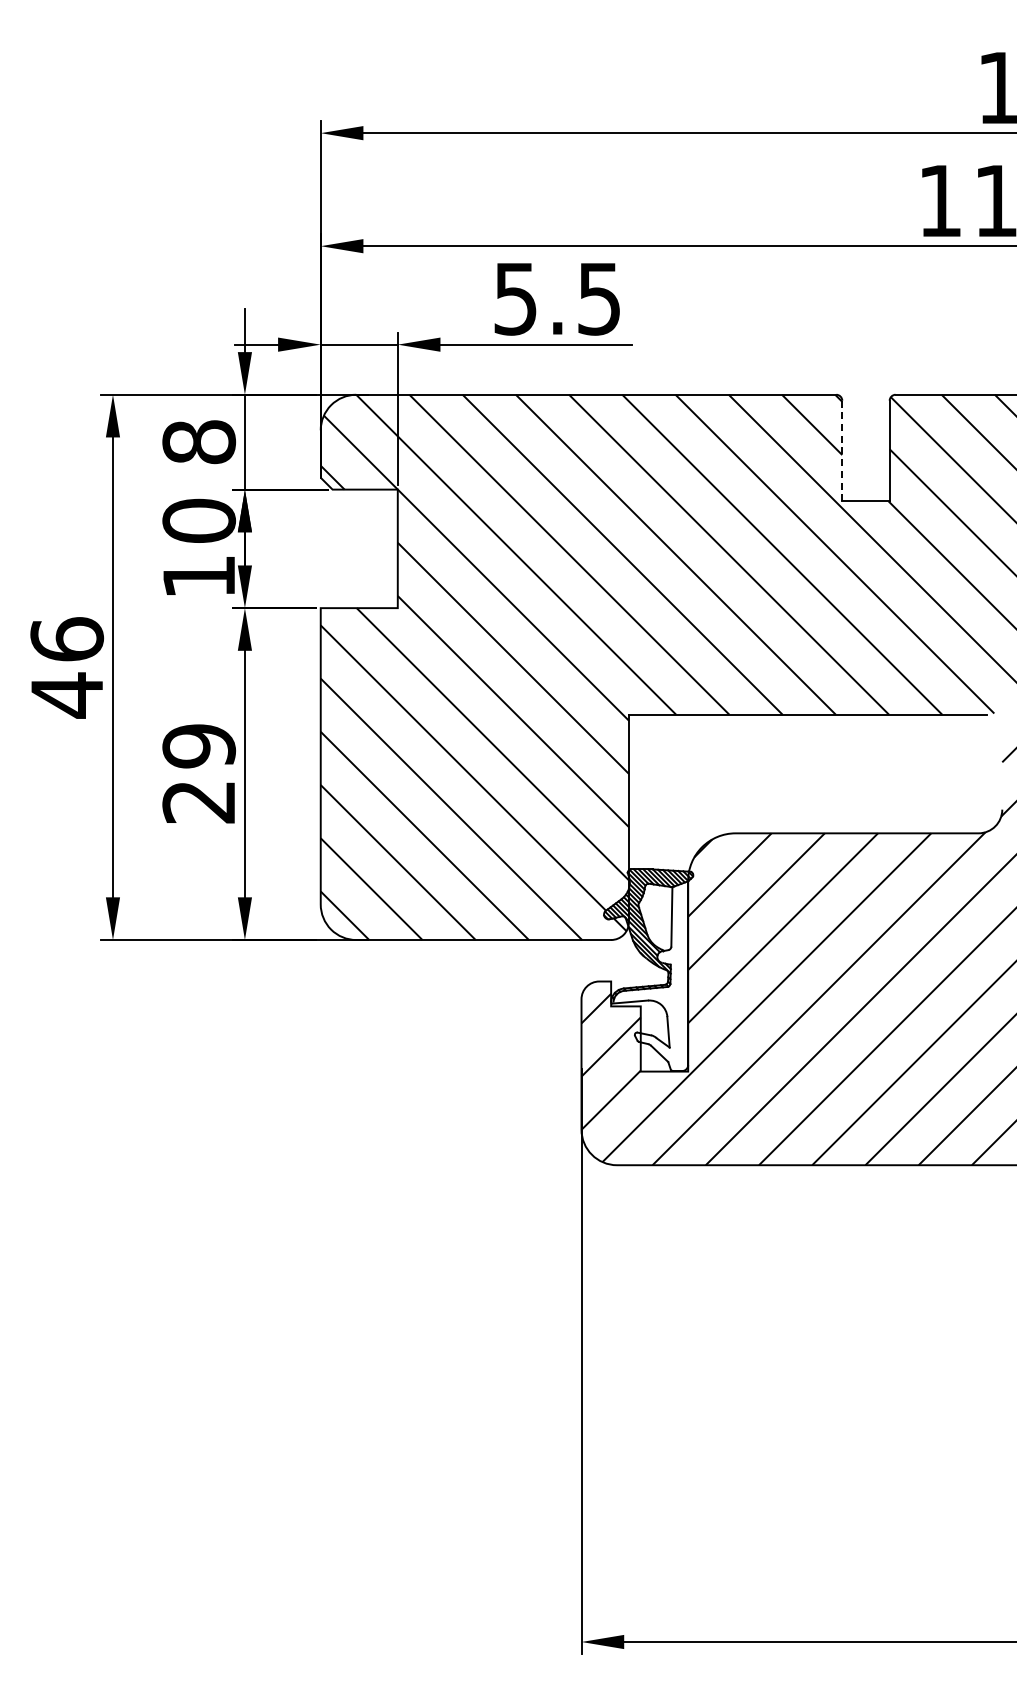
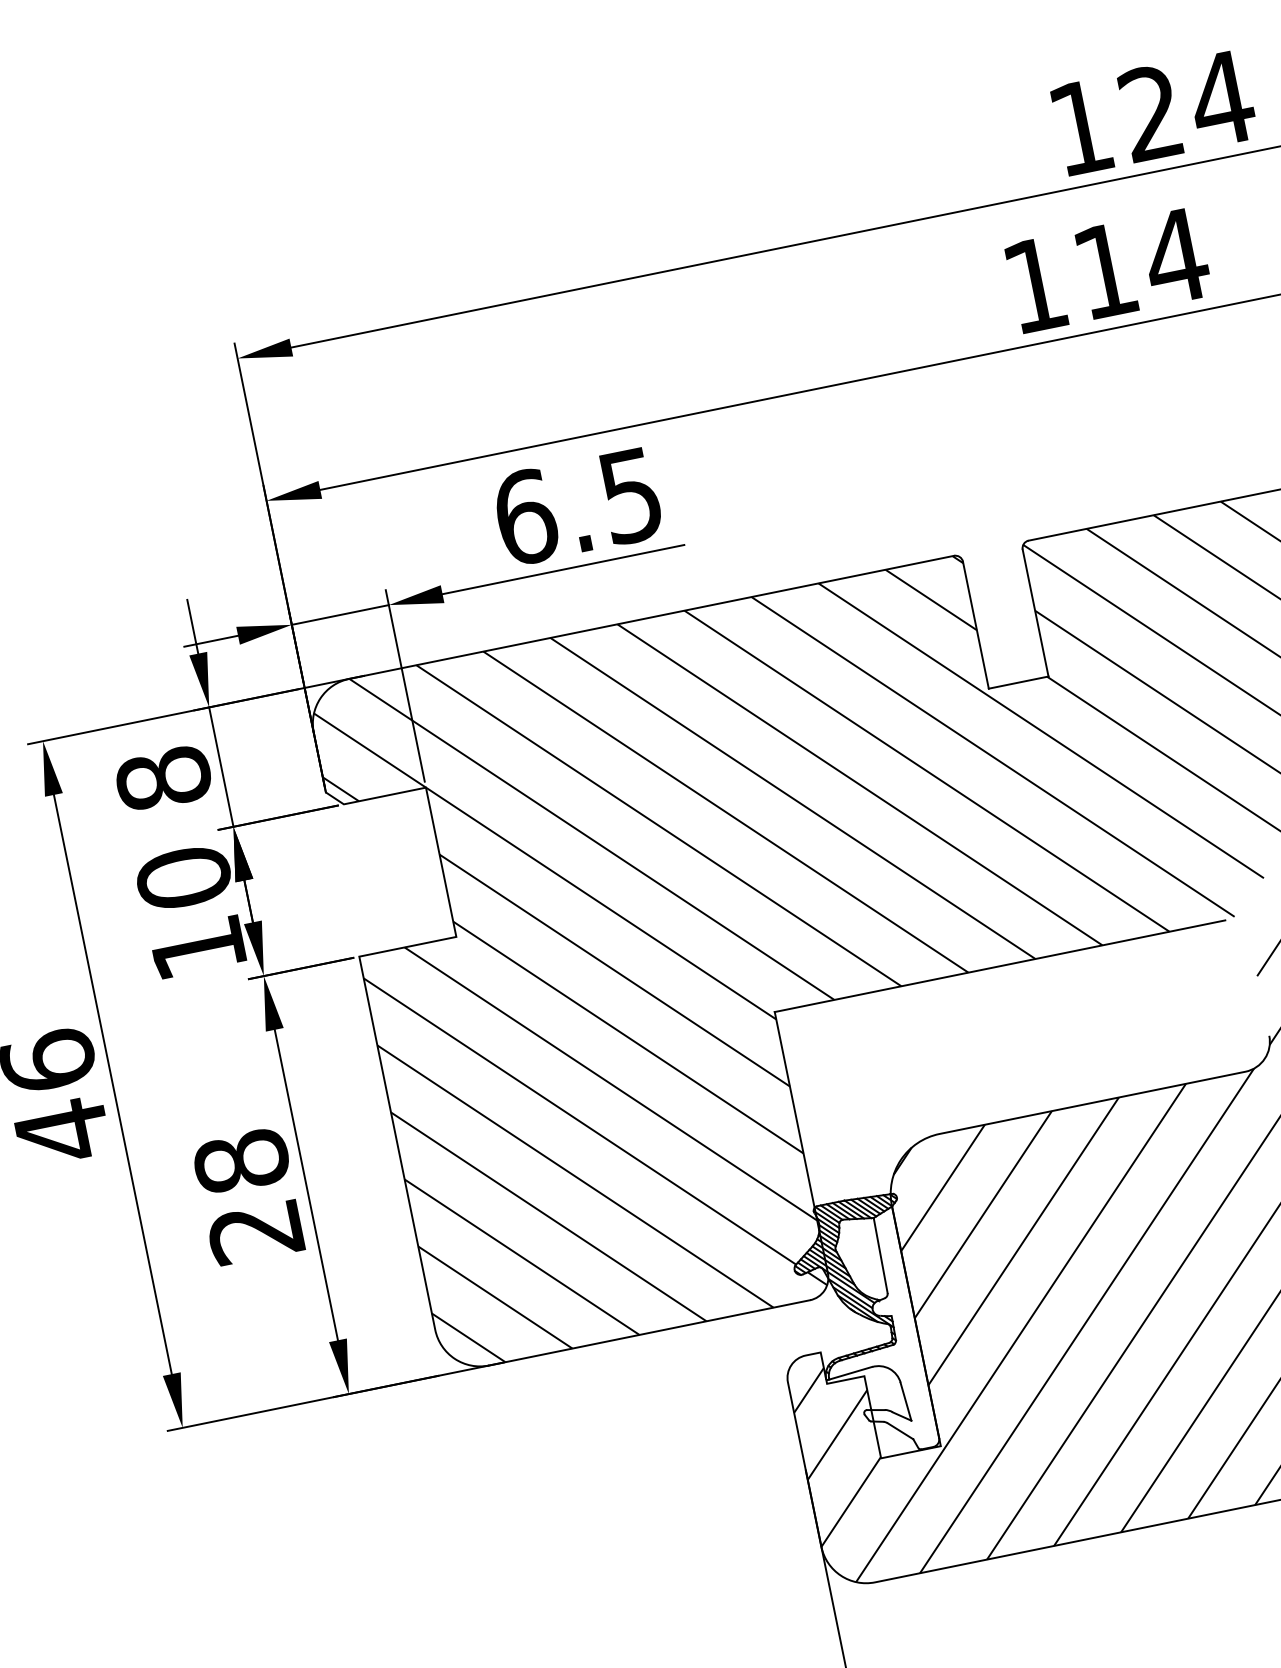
text: (516, 298) -> (526, 516), 5.5 -> 6.5
line: (842, 450) -> (976, 624), dashed -> solid
text: (199, 746) -> (242, 1161), 29 -> 28

